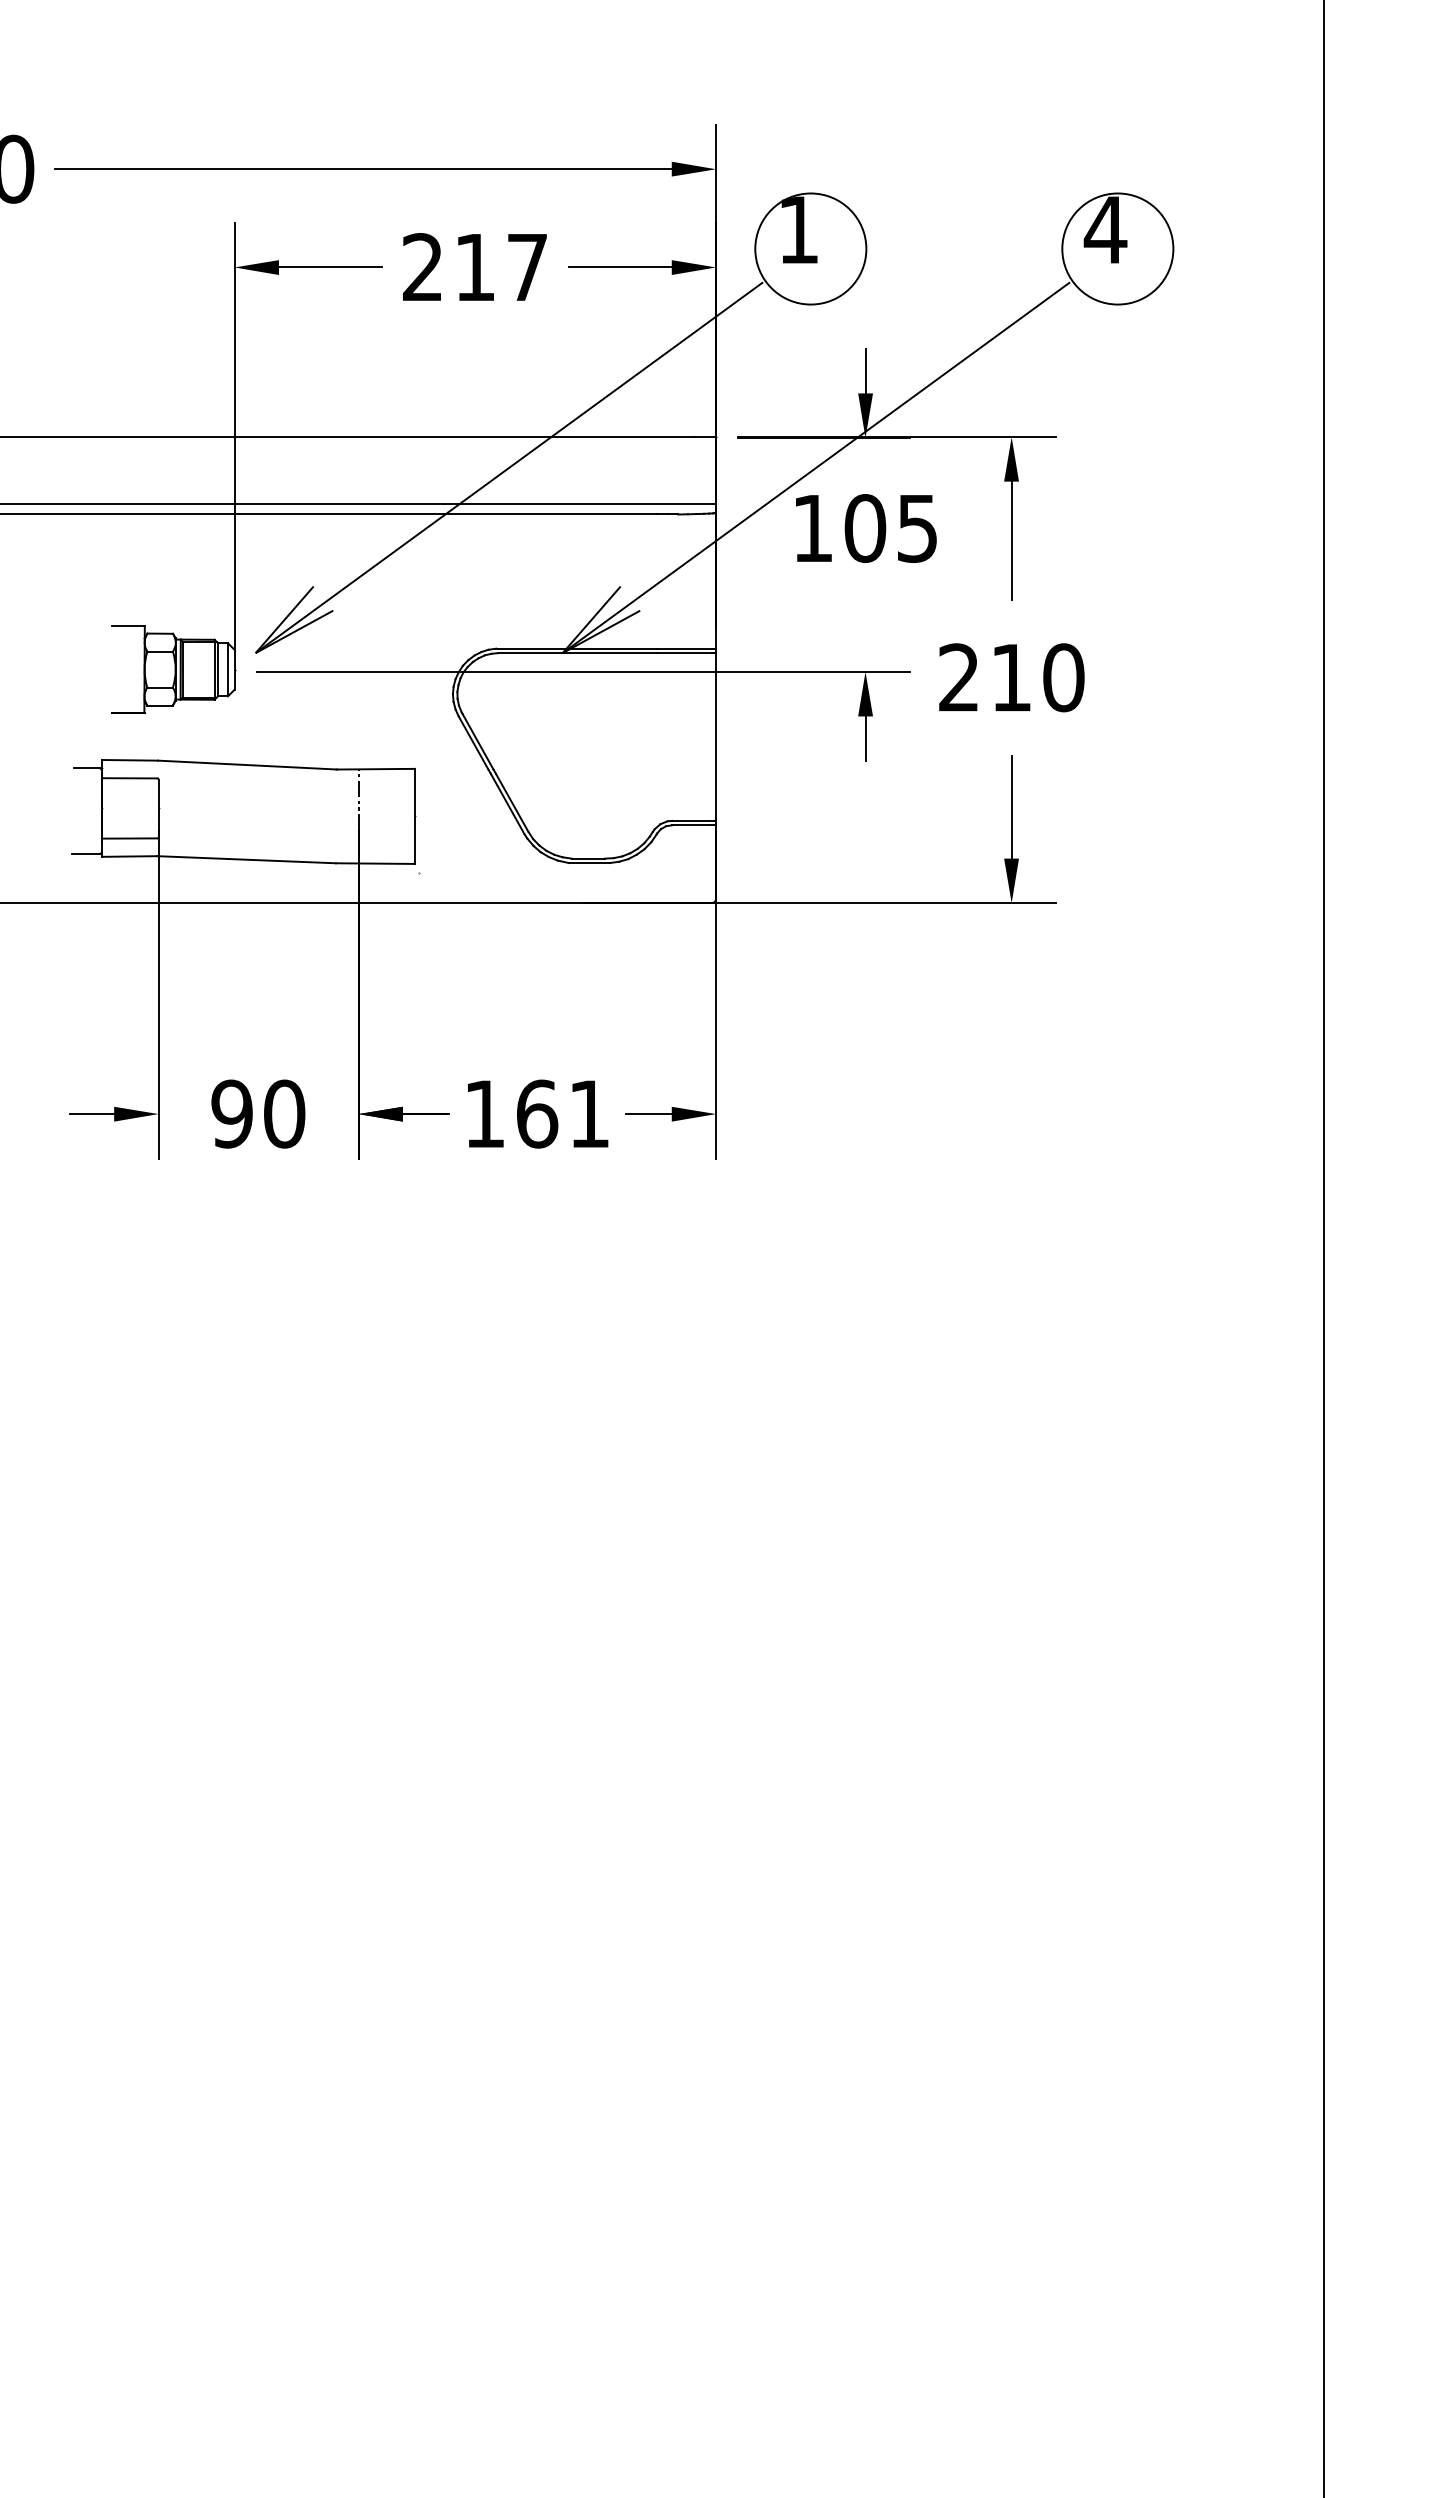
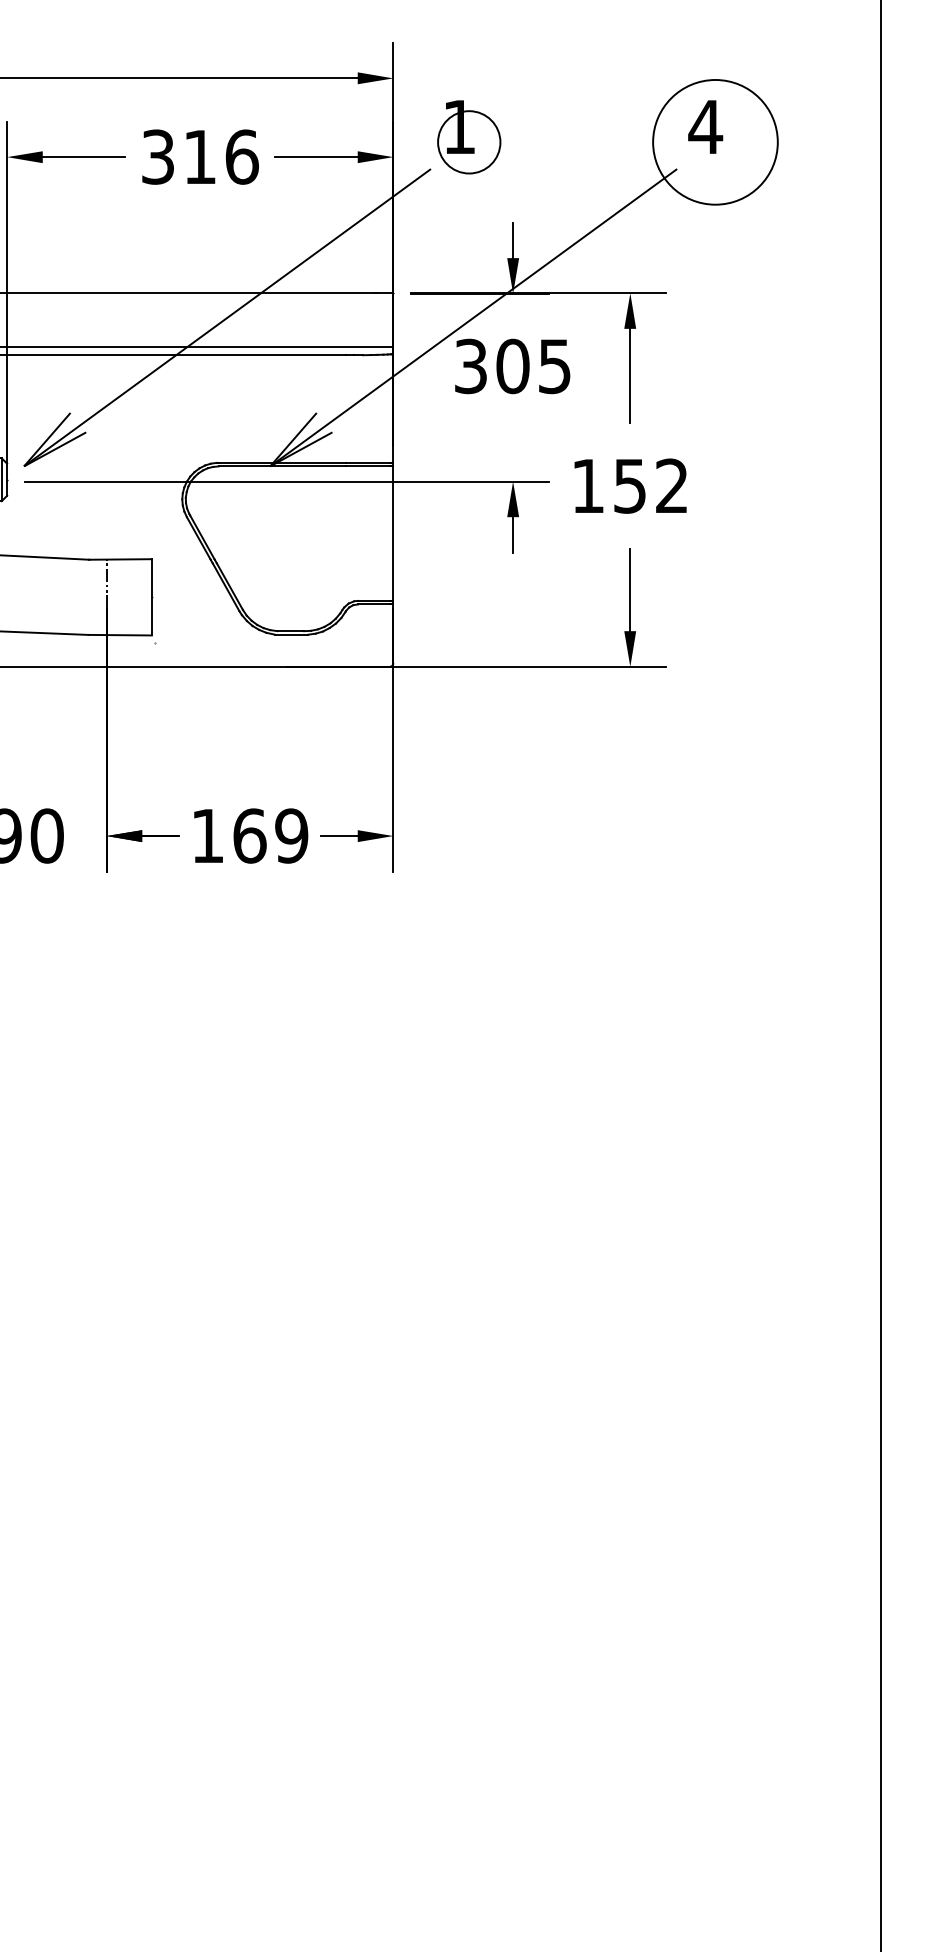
circle: (810, 248) -> (468, 141), size x0.7
circle: (1117, 248) -> (715, 141), size x1.4
text: (475, 267) -> (200, 157), 217 -> 316
text: (812, 528) -> (470, 366), 105 -> 305
text: (1011, 677) -> (630, 485), 210 -> 152
text: (588, 1113) -> (290, 835), 161 -> 169

